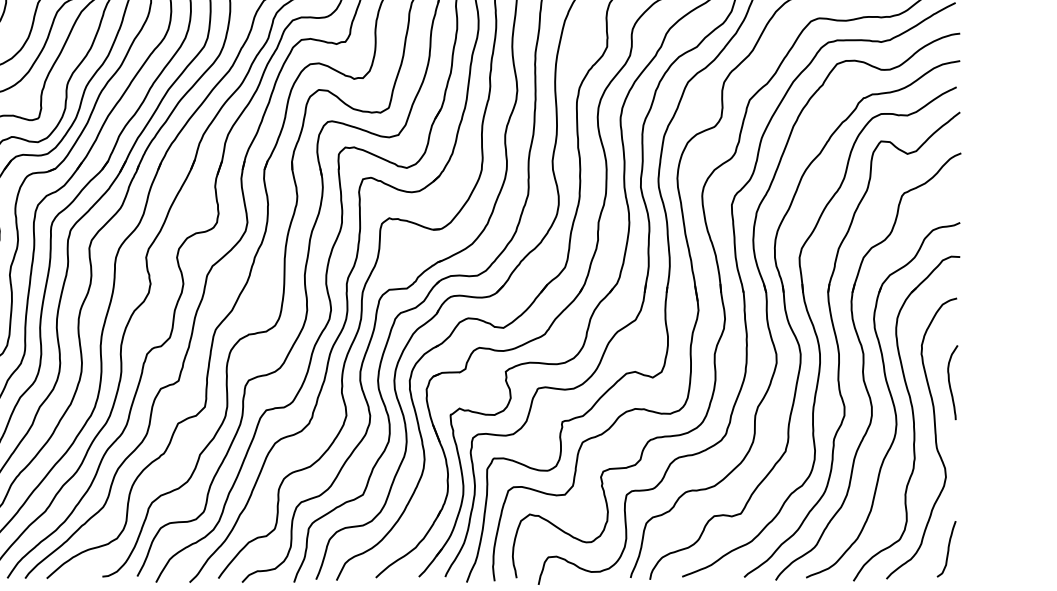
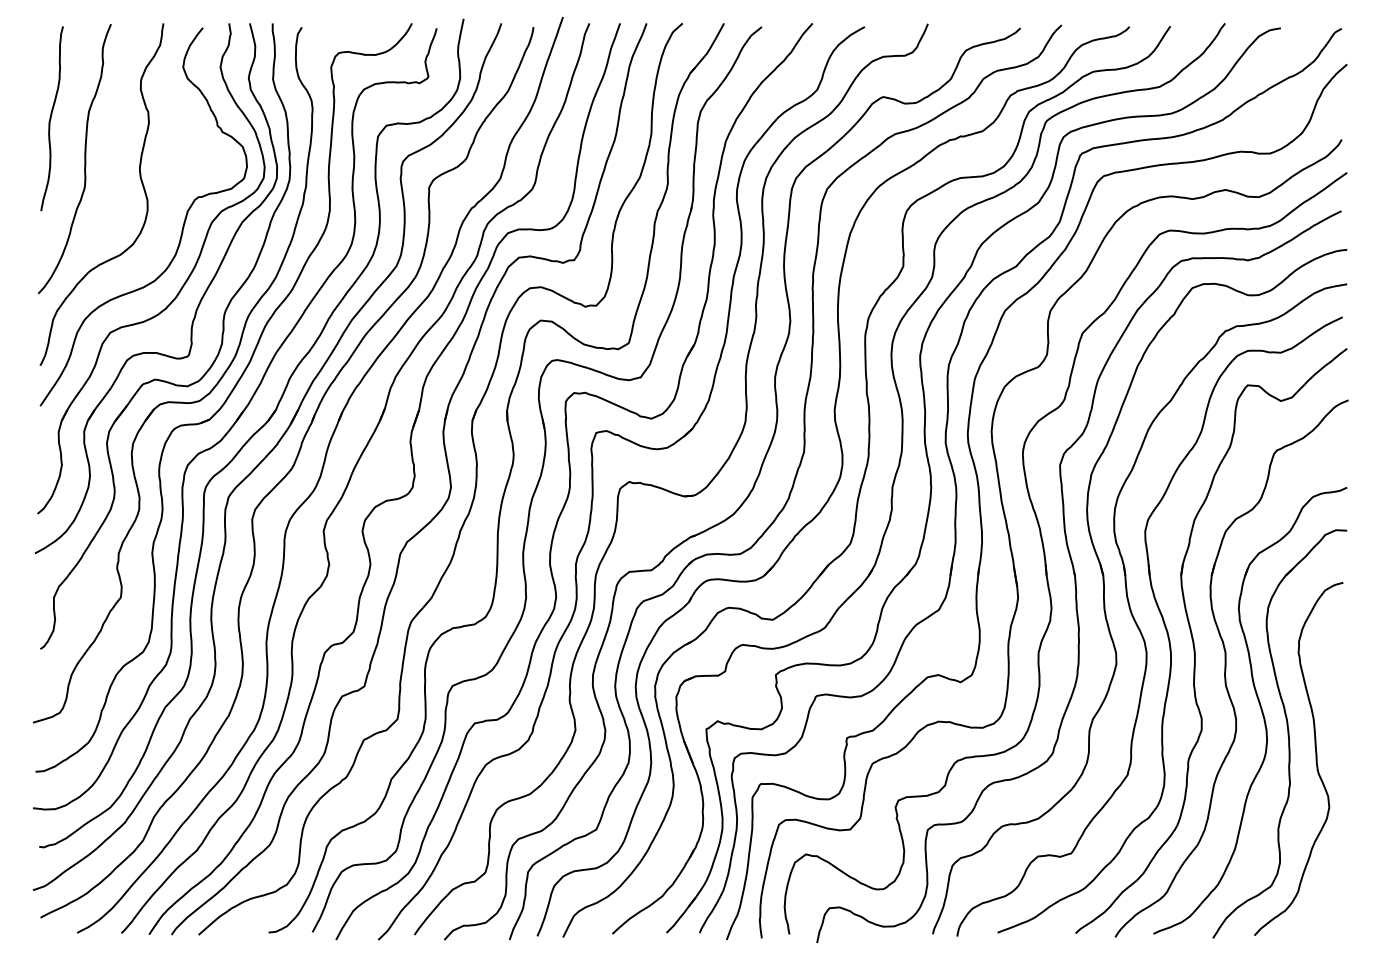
curve: (950, 382) -> (1334, 688), removed
curve: (947, 548) -> (1331, 897), removed

